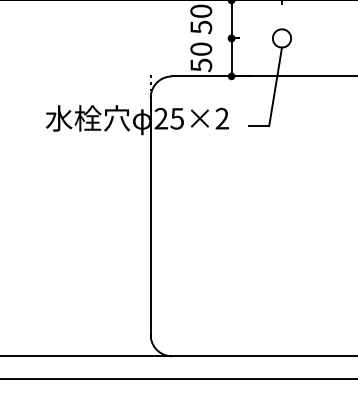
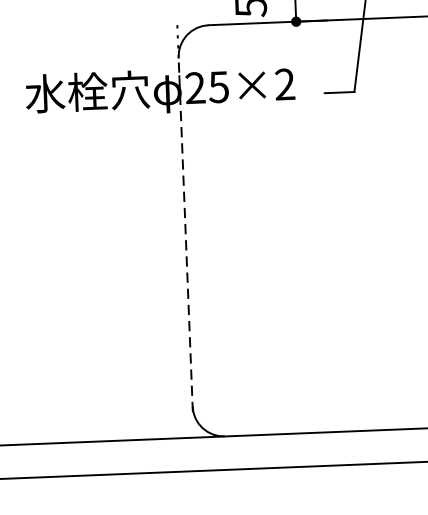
line: (150, 218) -> (185, 235), solid -> dashed

